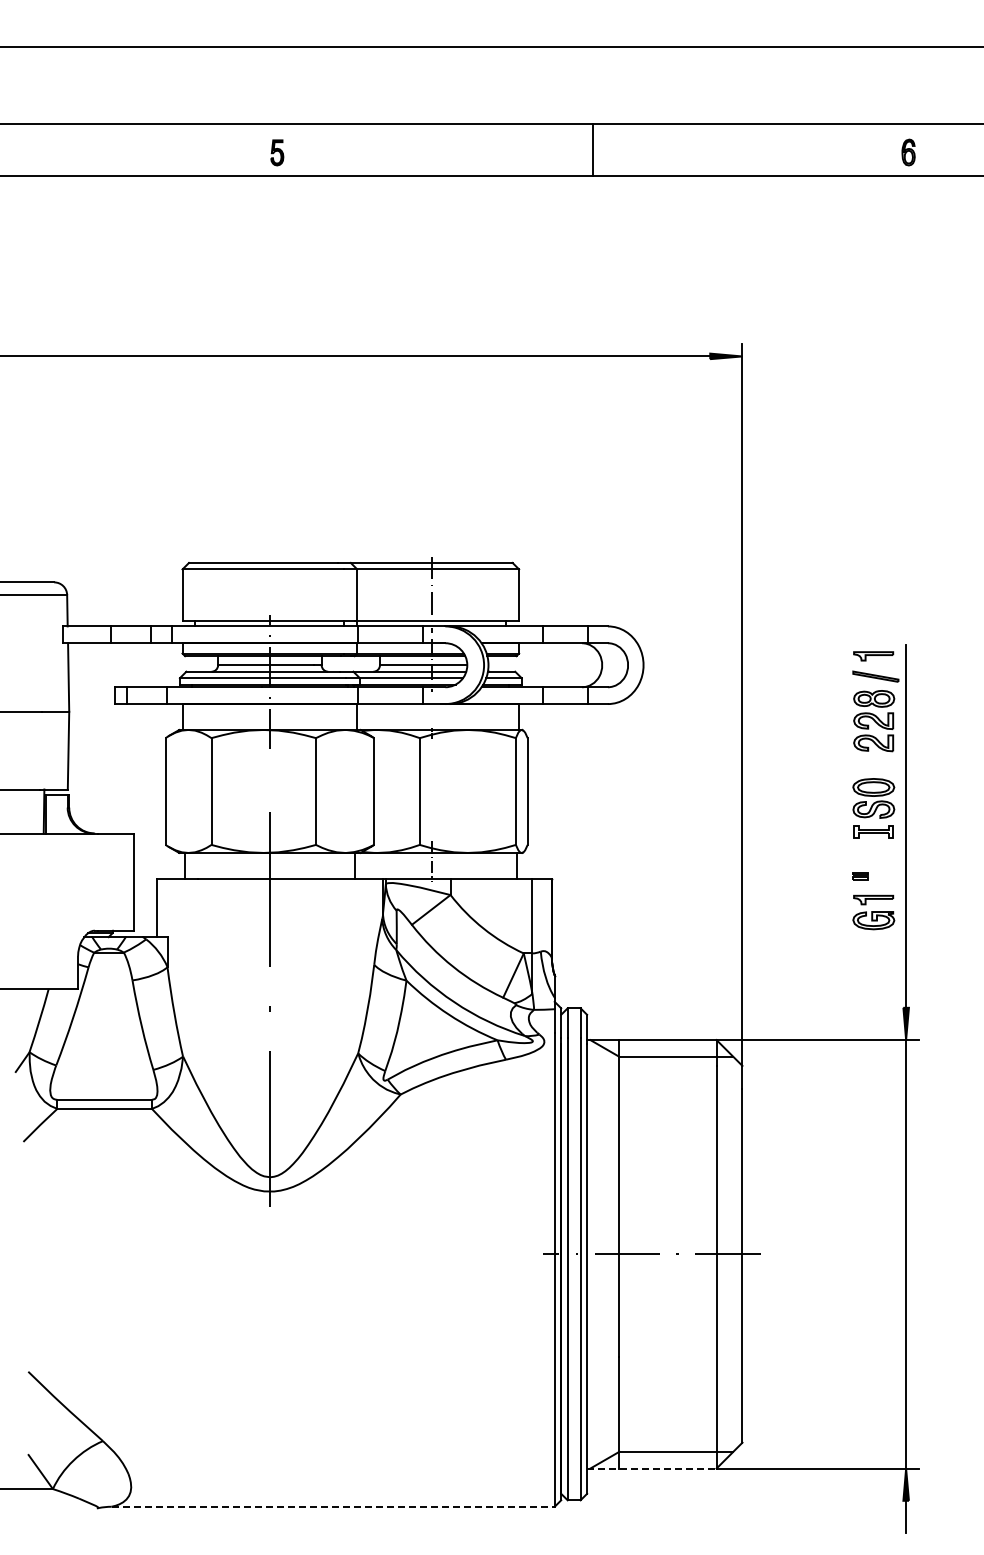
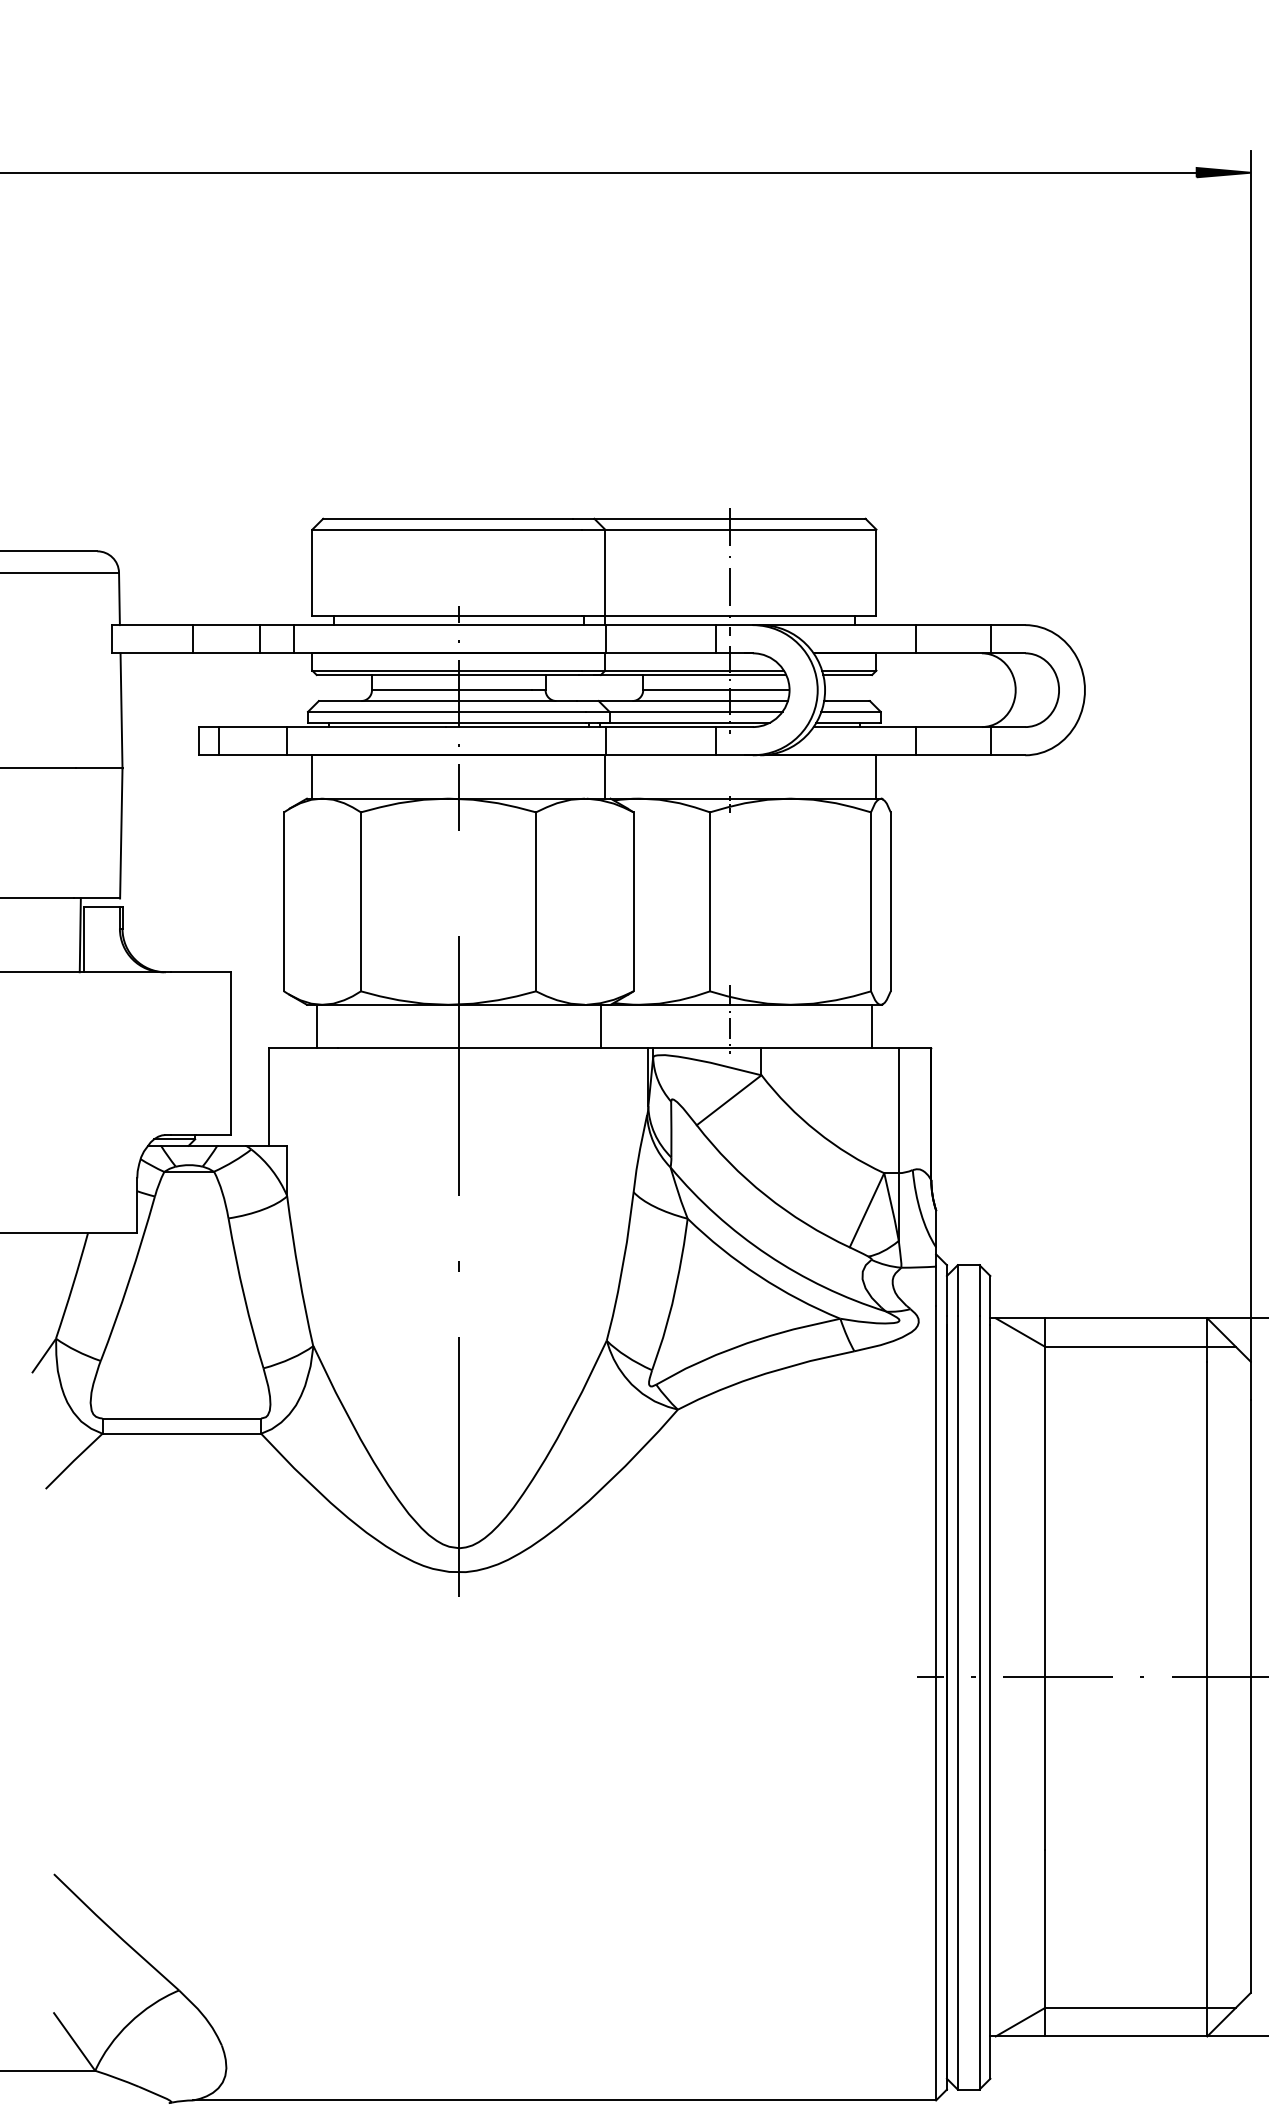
line: (651, 1468) -> (1098, 2036), dashed -> solid
line: (333, 1506) -> (565, 2099), dashed -> solid

